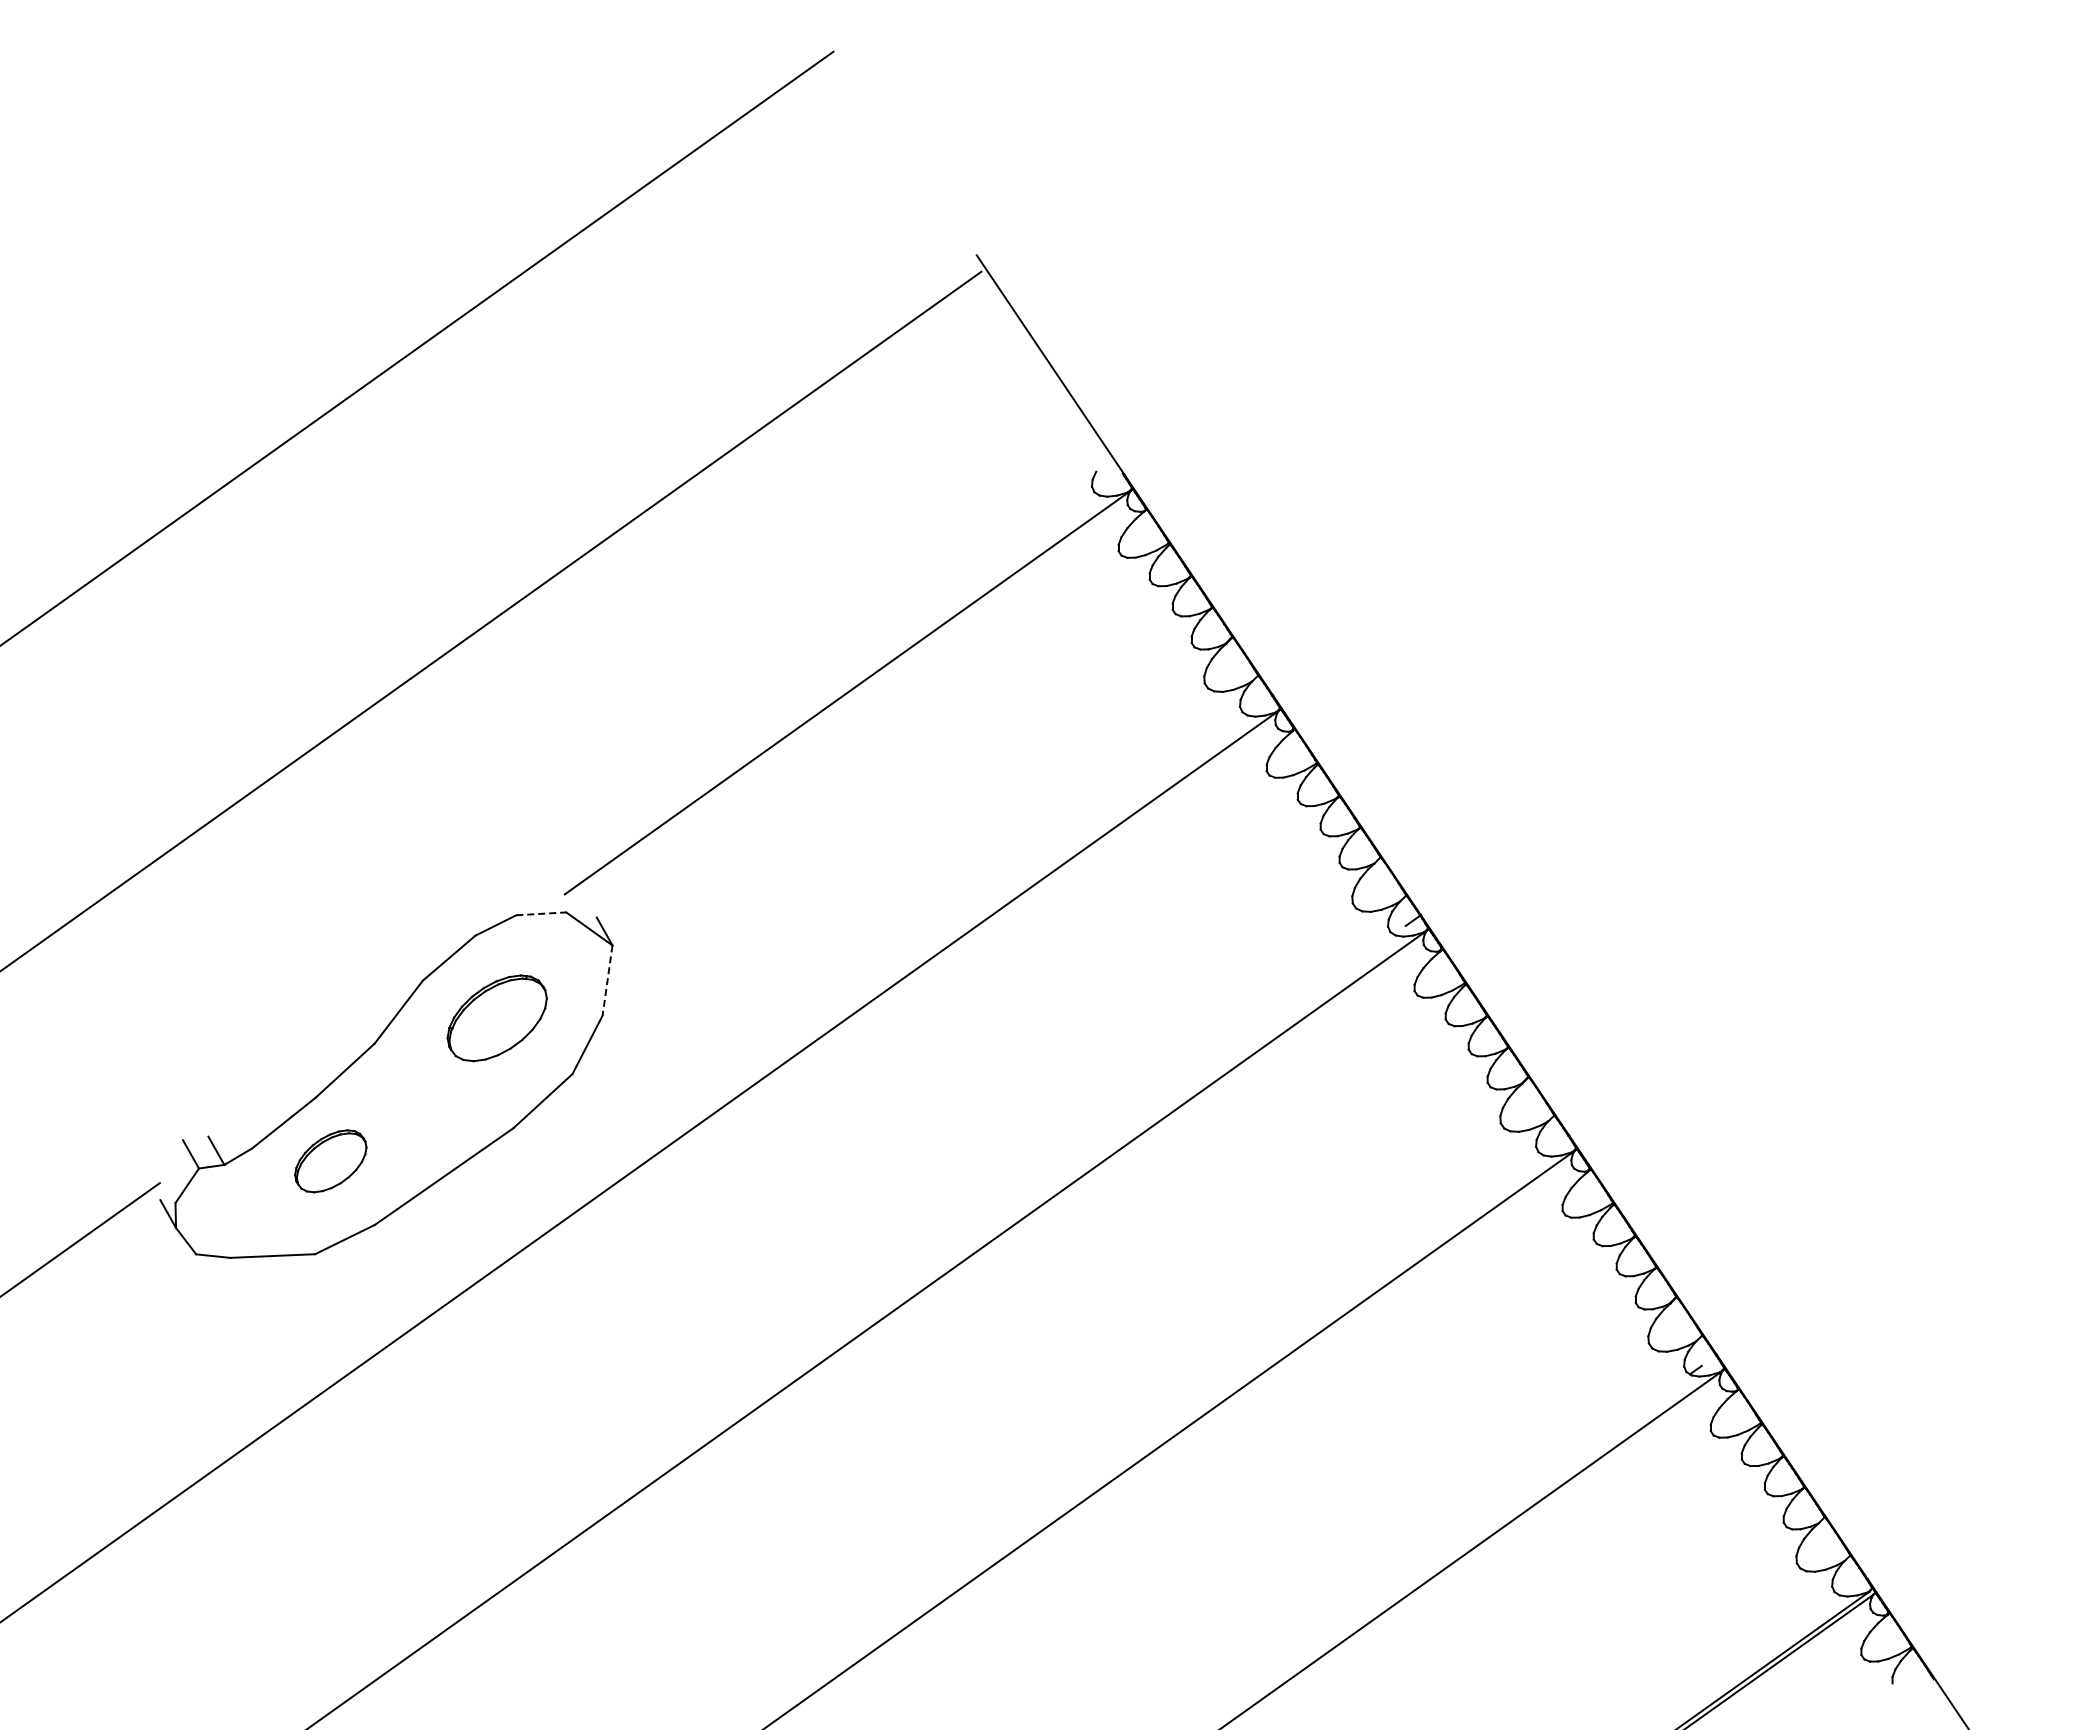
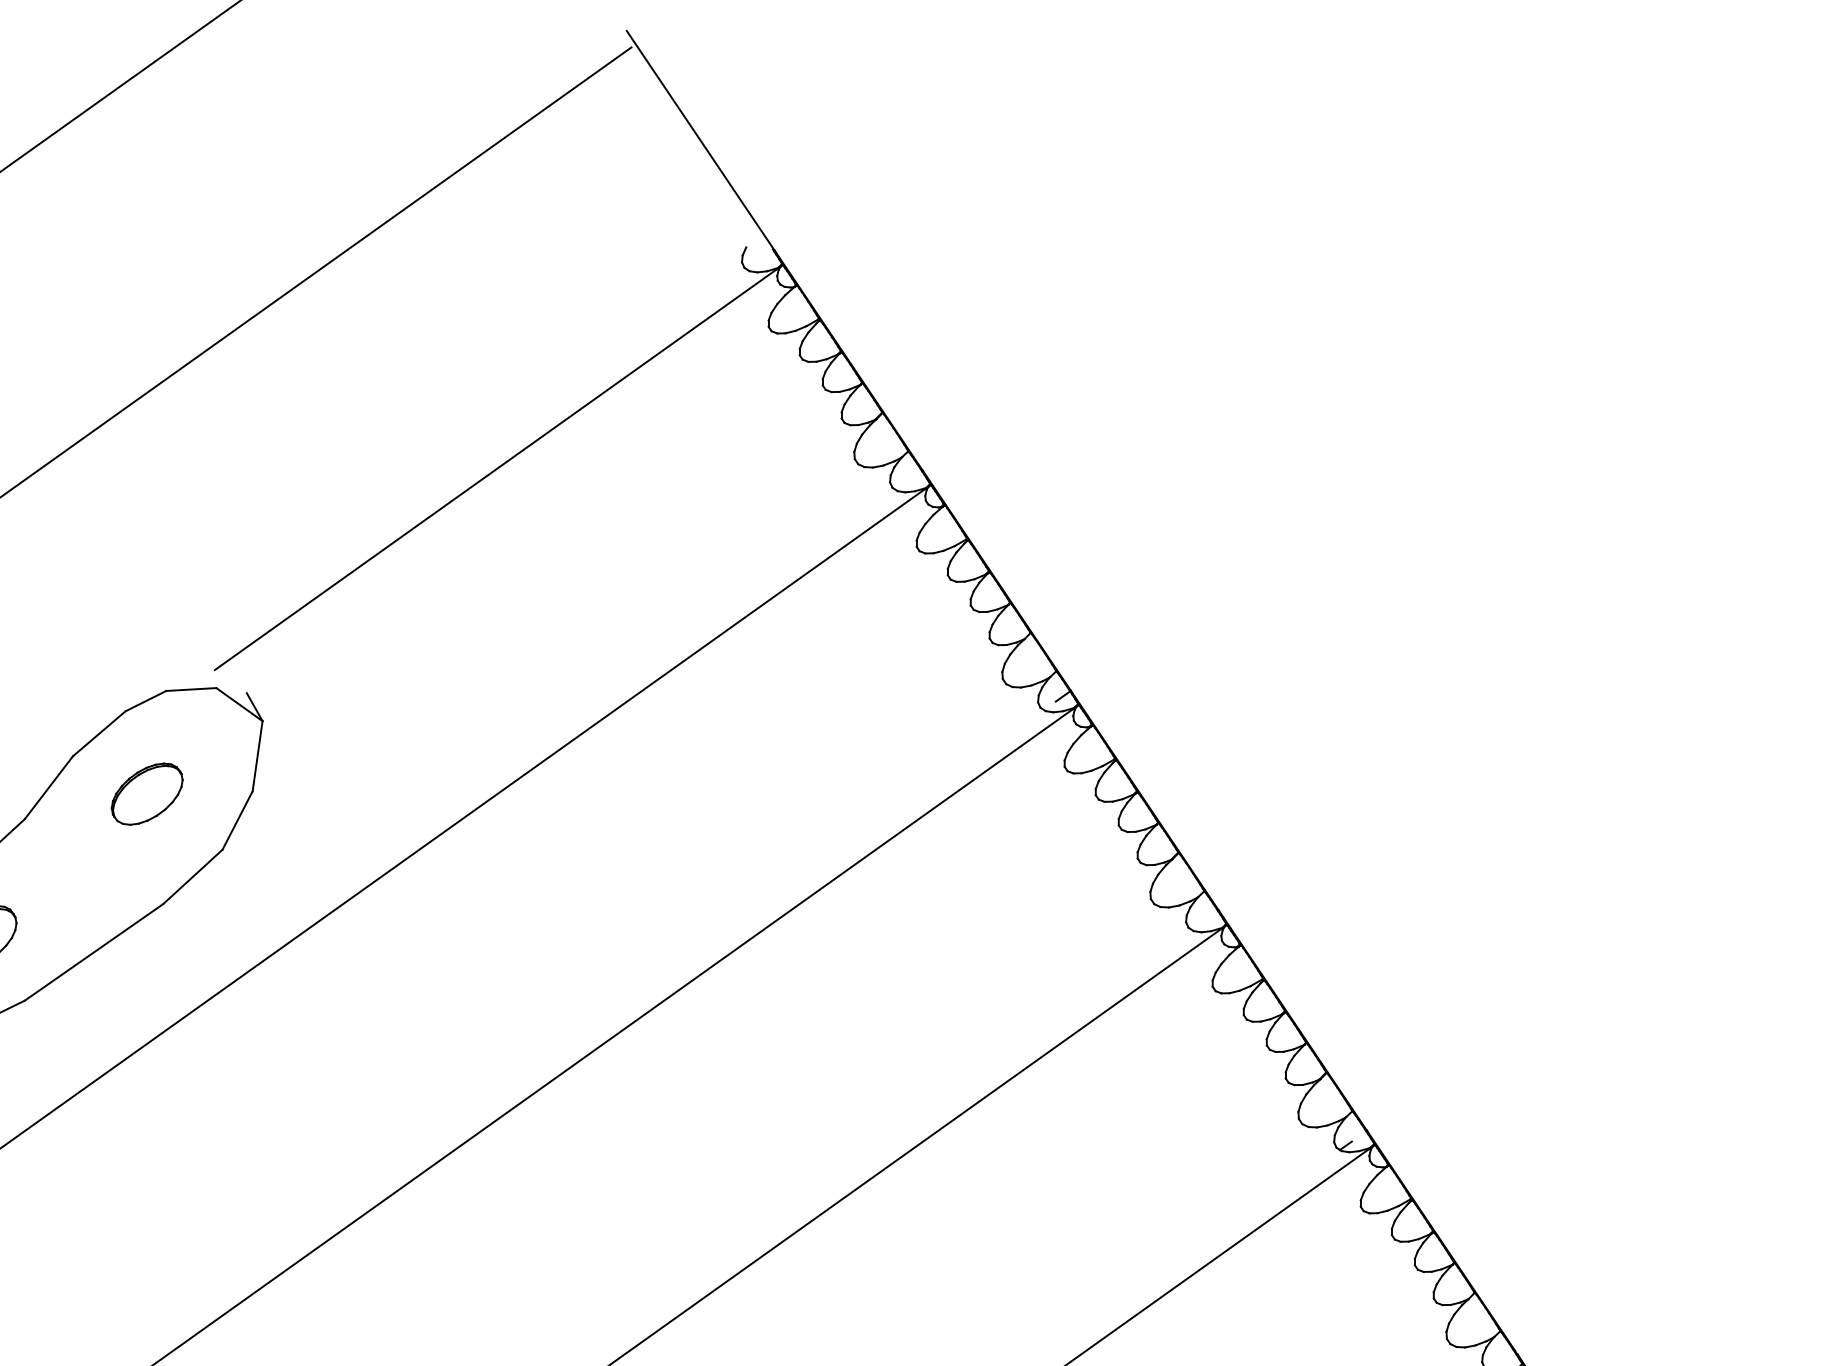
line: (541, 913) -> (191, 689), dashed -> solid
line: (607, 981) -> (257, 757), dashed -> solid
part: (496, 1018) -> (146, 794), size x0.71

